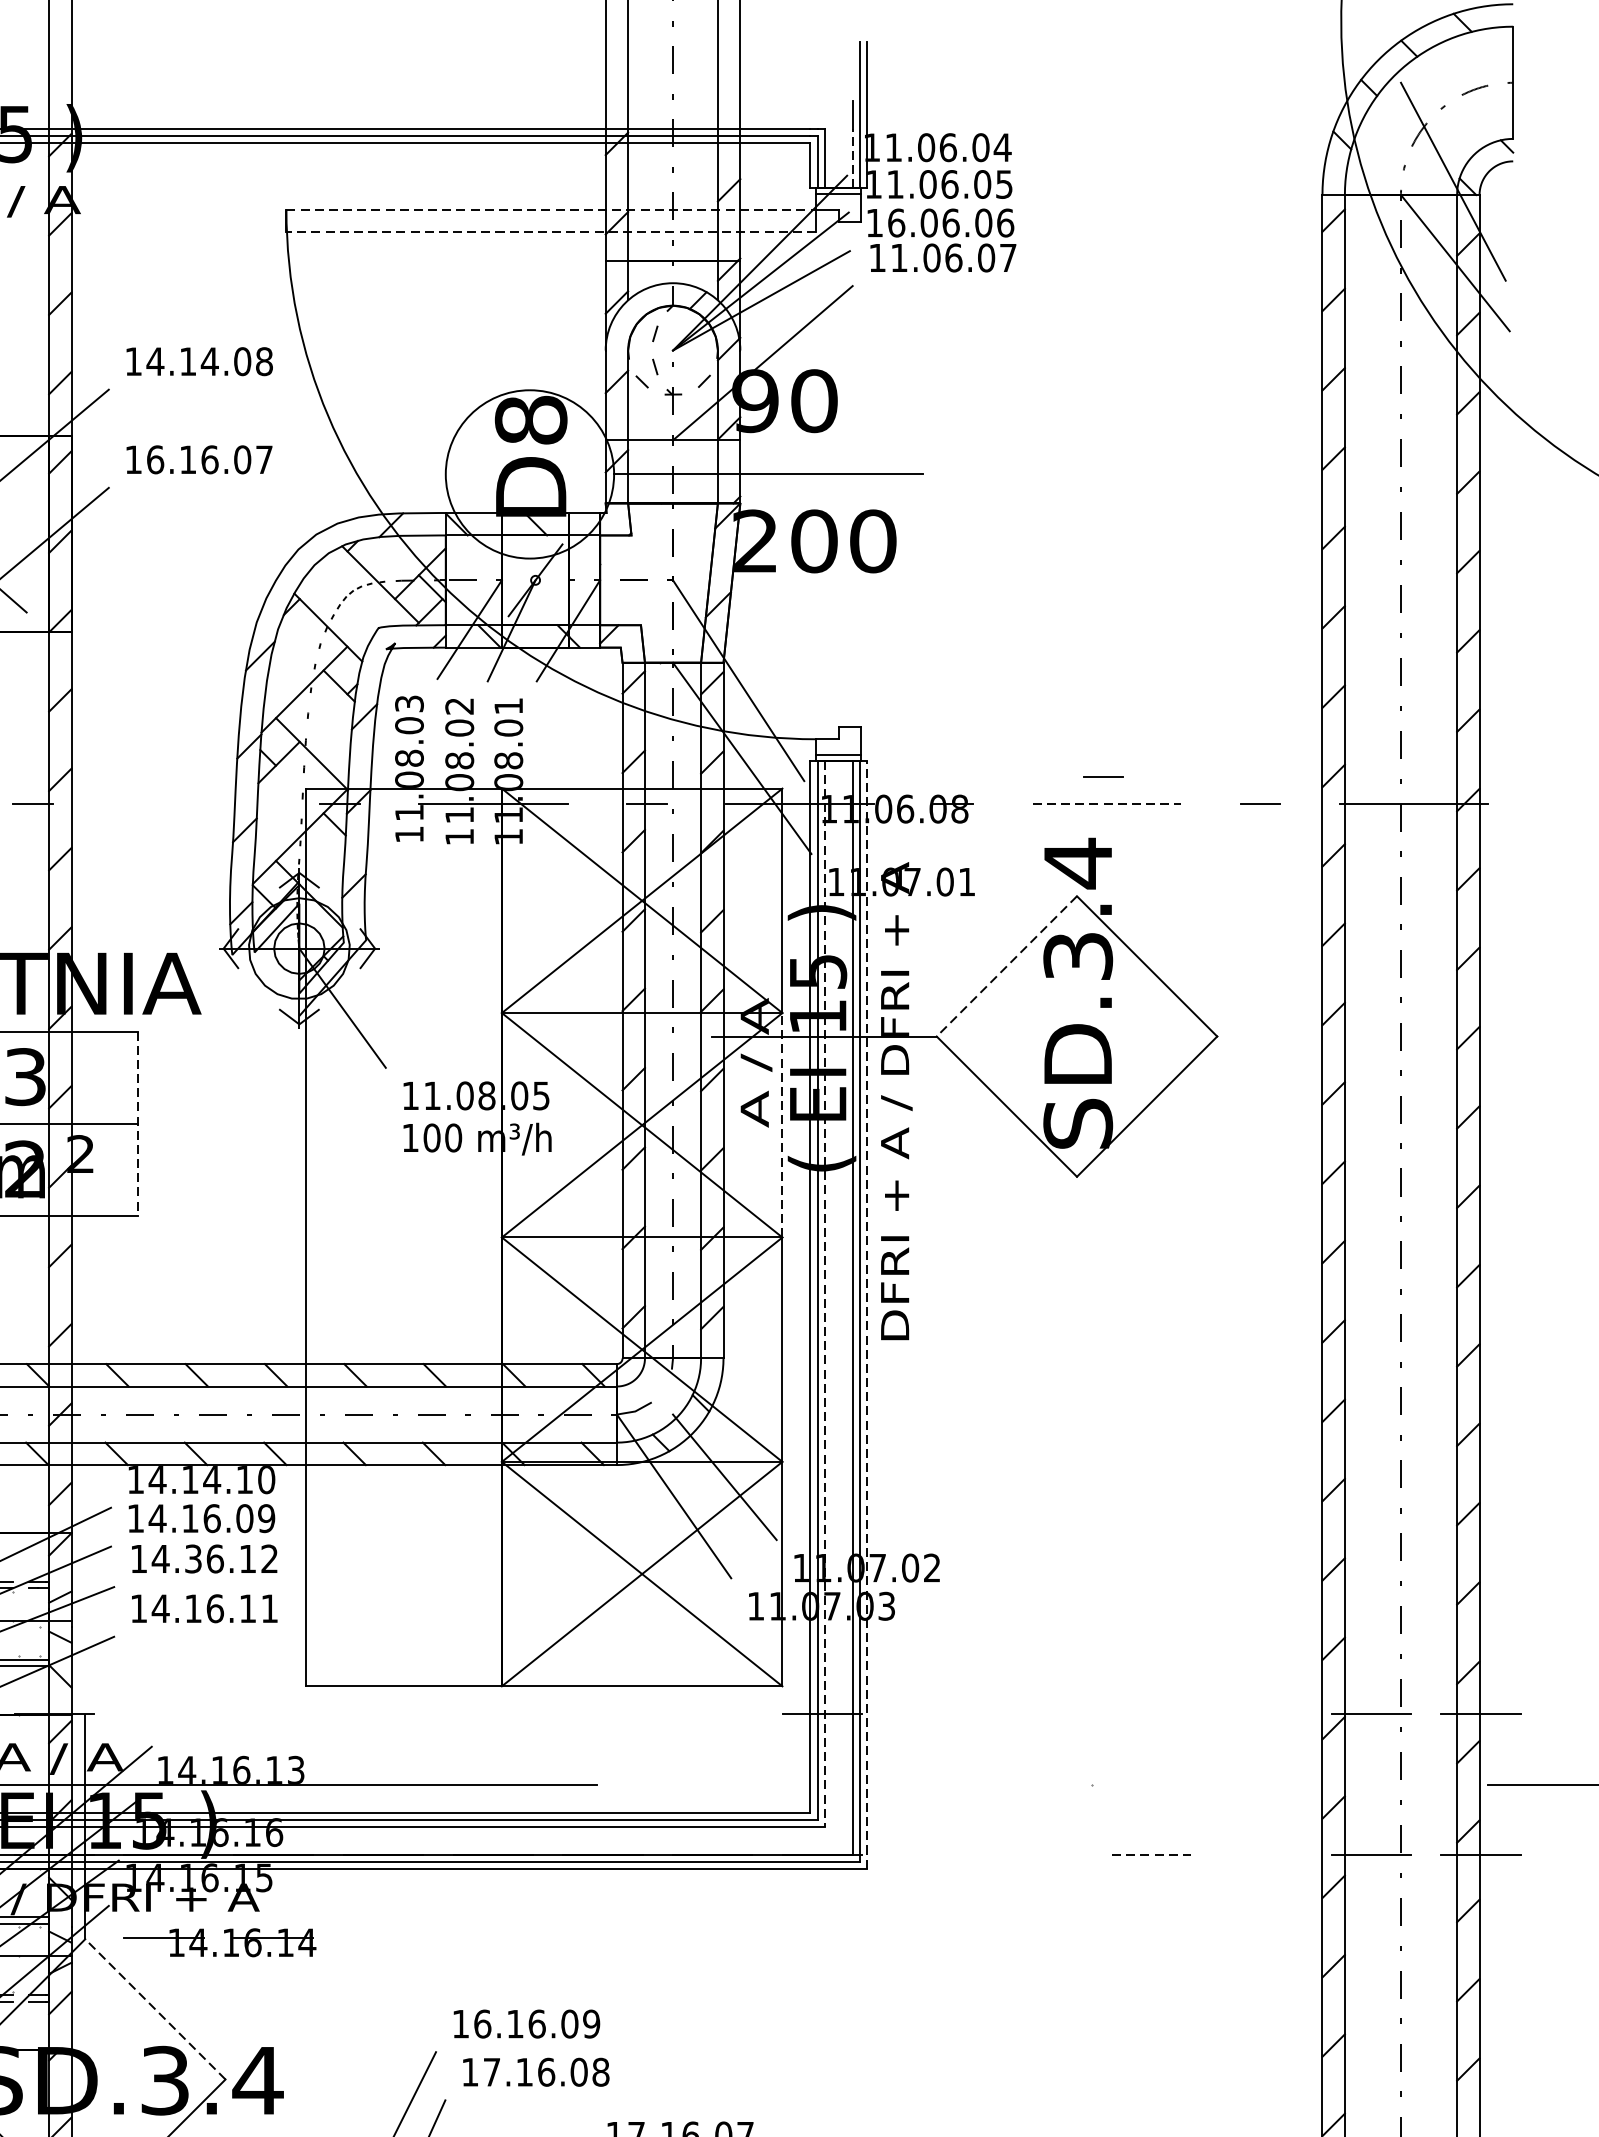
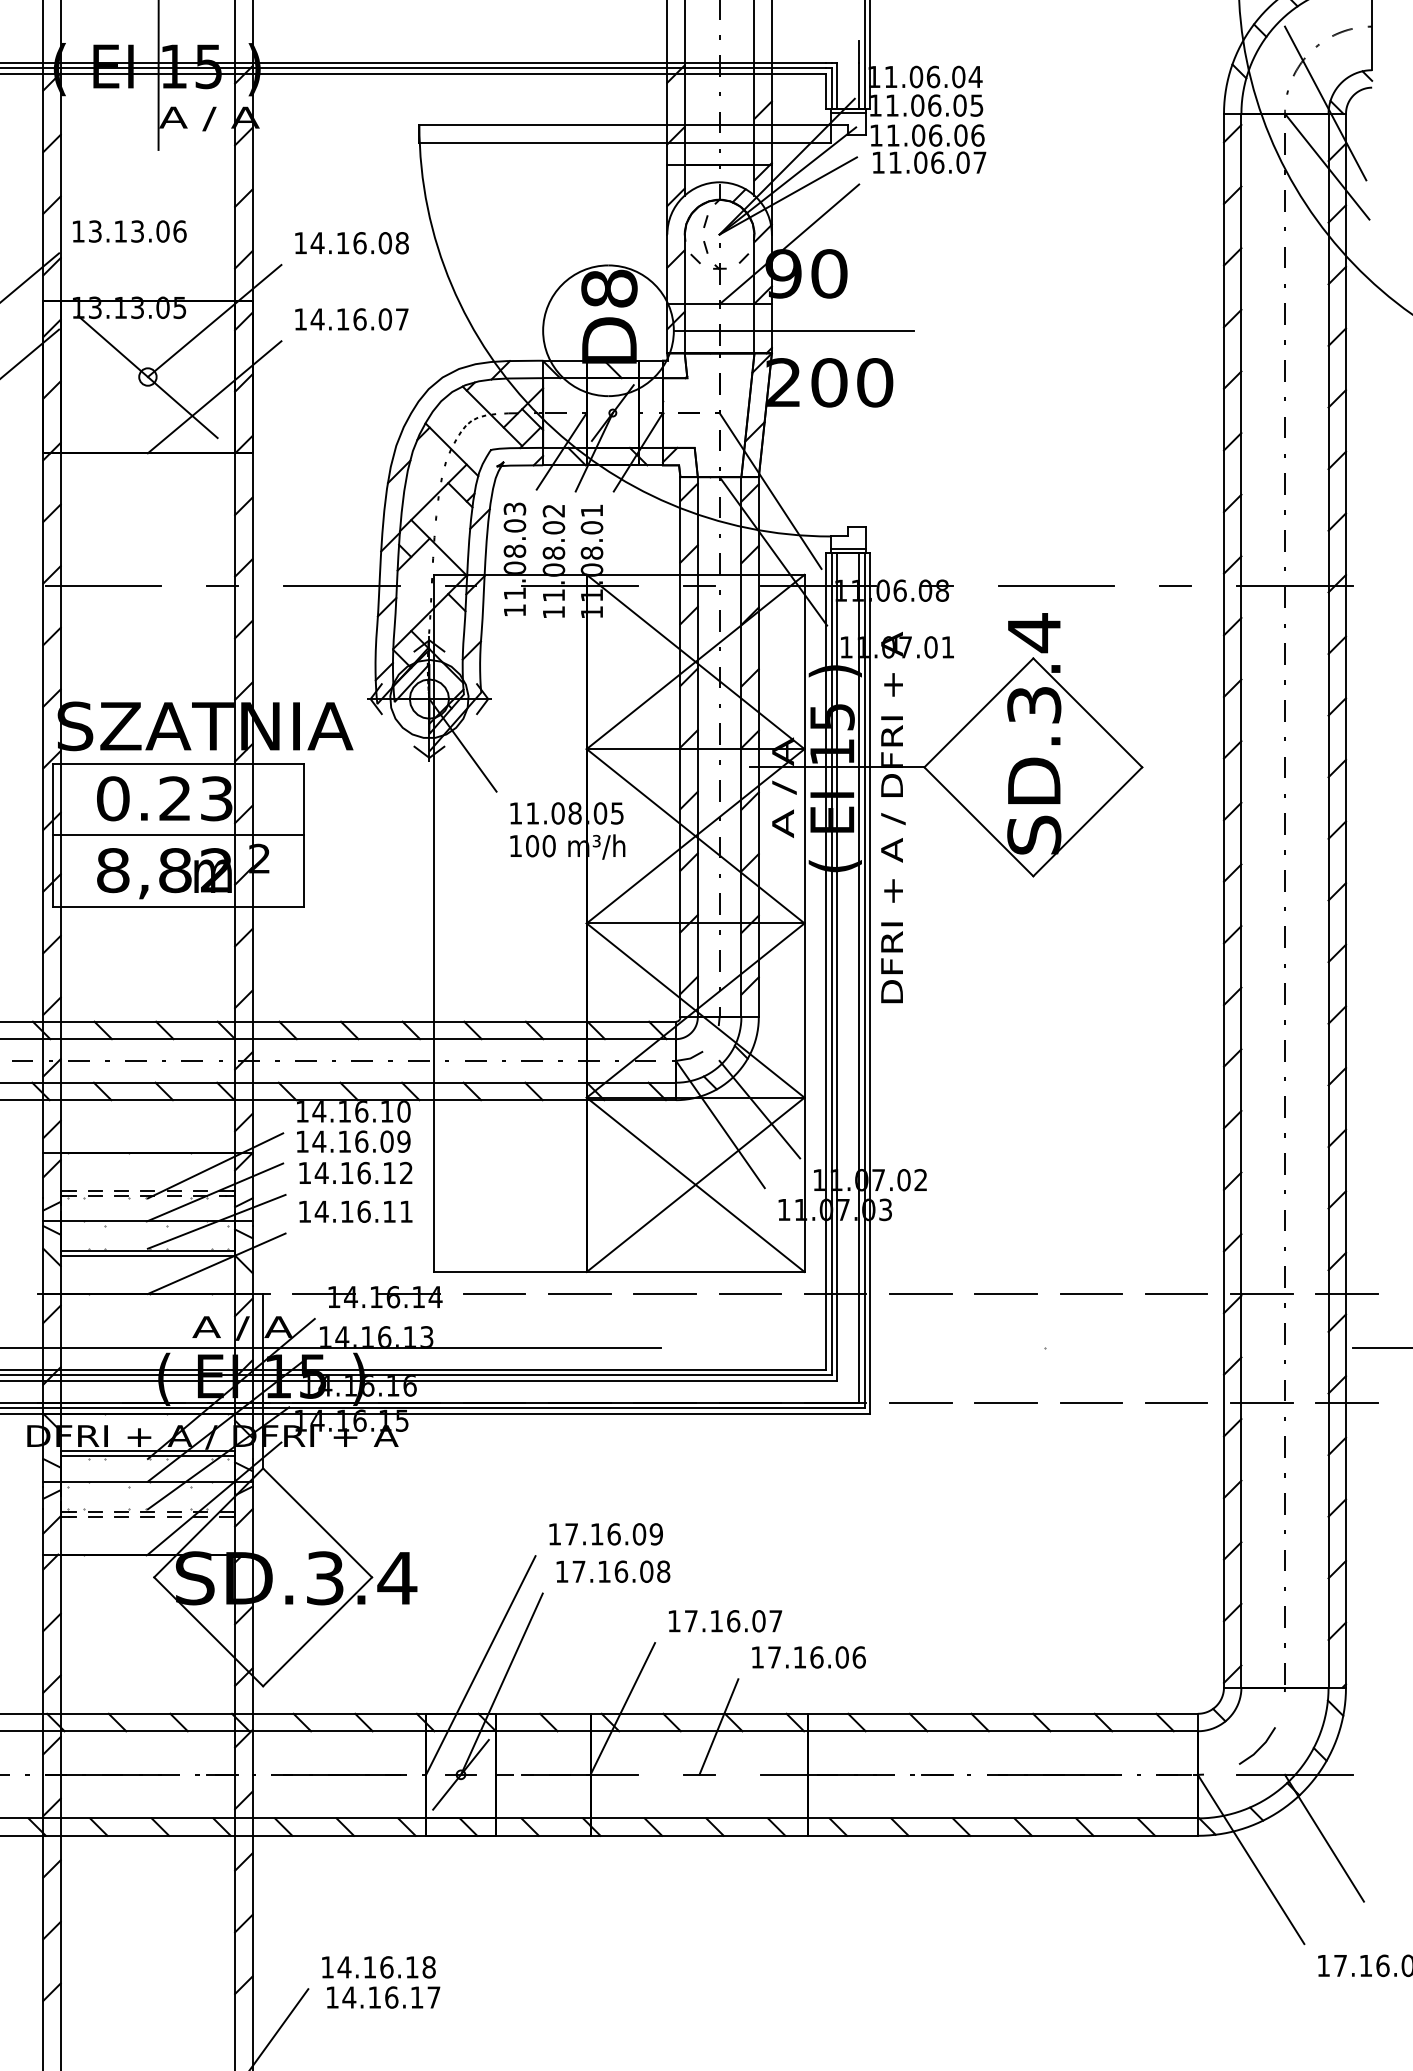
line: (853, 158) -> (859, 85), dashed -> solid
line: (551, 210) -> (625, 125), dashed -> solid
text: (895, 222) -> (892, 135), 16.06.06 -> 11.06.06
line: (551, 231) -> (625, 142), dashed -> solid
text: (209, 362) -> (359, 243), 14.14.08 -> 14.16.08
text: (155, 459) -> (317, 319), 16.16.07 -> 14.16.07
line: (1102, 775) -> (1053, 564), removed
line: (186, 803) -> (341, 586), added
line: (1106, 803) -> (1056, 586), dashed -> solid
line: (1006, 967) -> (978, 713), dashed -> solid
line: (138, 1124) -> (304, 835), dashed -> solid
line: (782, 1124) -> (804, 835), dashed -> solid
line: (824, 1292) -> (837, 966), dashed -> solid
line: (866, 1313) -> (869, 982), dashed -> solid
text: (211, 1479) -> (361, 1111), 14.14.10 -> 14.16.10
text: (192, 1558) -> (346, 1172), 14.36.12 -> 14.16.12
line: (383, 1713) -> (494, 1293), added
line: (492, 1713) -> (579, 1293), added
line: (602, 1713) -> (664, 1293), added
line: (712, 1713) -> (750, 1293), added
line: (931, 1713) -> (920, 1293), added
line: (1041, 1713) -> (1005, 1293), added
line: (1151, 1713) -> (1091, 1293), added
line: (1261, 1713) -> (1176, 1293), added
line: (931, 1854) -> (920, 1402), added
line: (1041, 1854) -> (1005, 1402), added
line: (1151, 1854) -> (1091, 1402), dashed -> solid
line: (1261, 1854) -> (1176, 1402), added
part: (215, 1952) -> (364, 1304), moved
line: (155, 2008) -> (317, 1522), dashed -> solid
text: (482, 2024) -> (571, 1534), 16.16.09 -> 17.16.09

